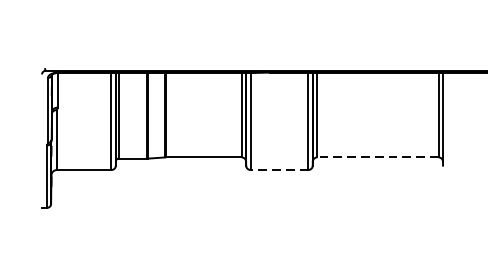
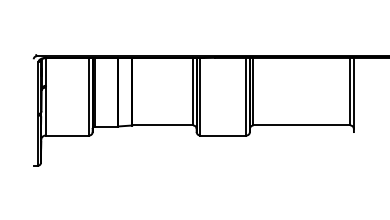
line: (377, 157) -> (301, 125), dashed -> solid
line: (278, 169) -> (222, 135), dashed -> solid

